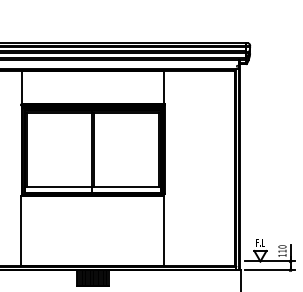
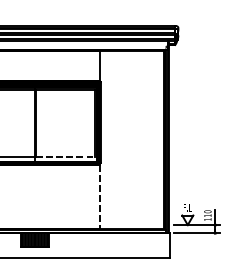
line: (127, 186) -> (66, 156), solid -> dashed
line: (164, 230) -> (100, 196), solid -> dashed

